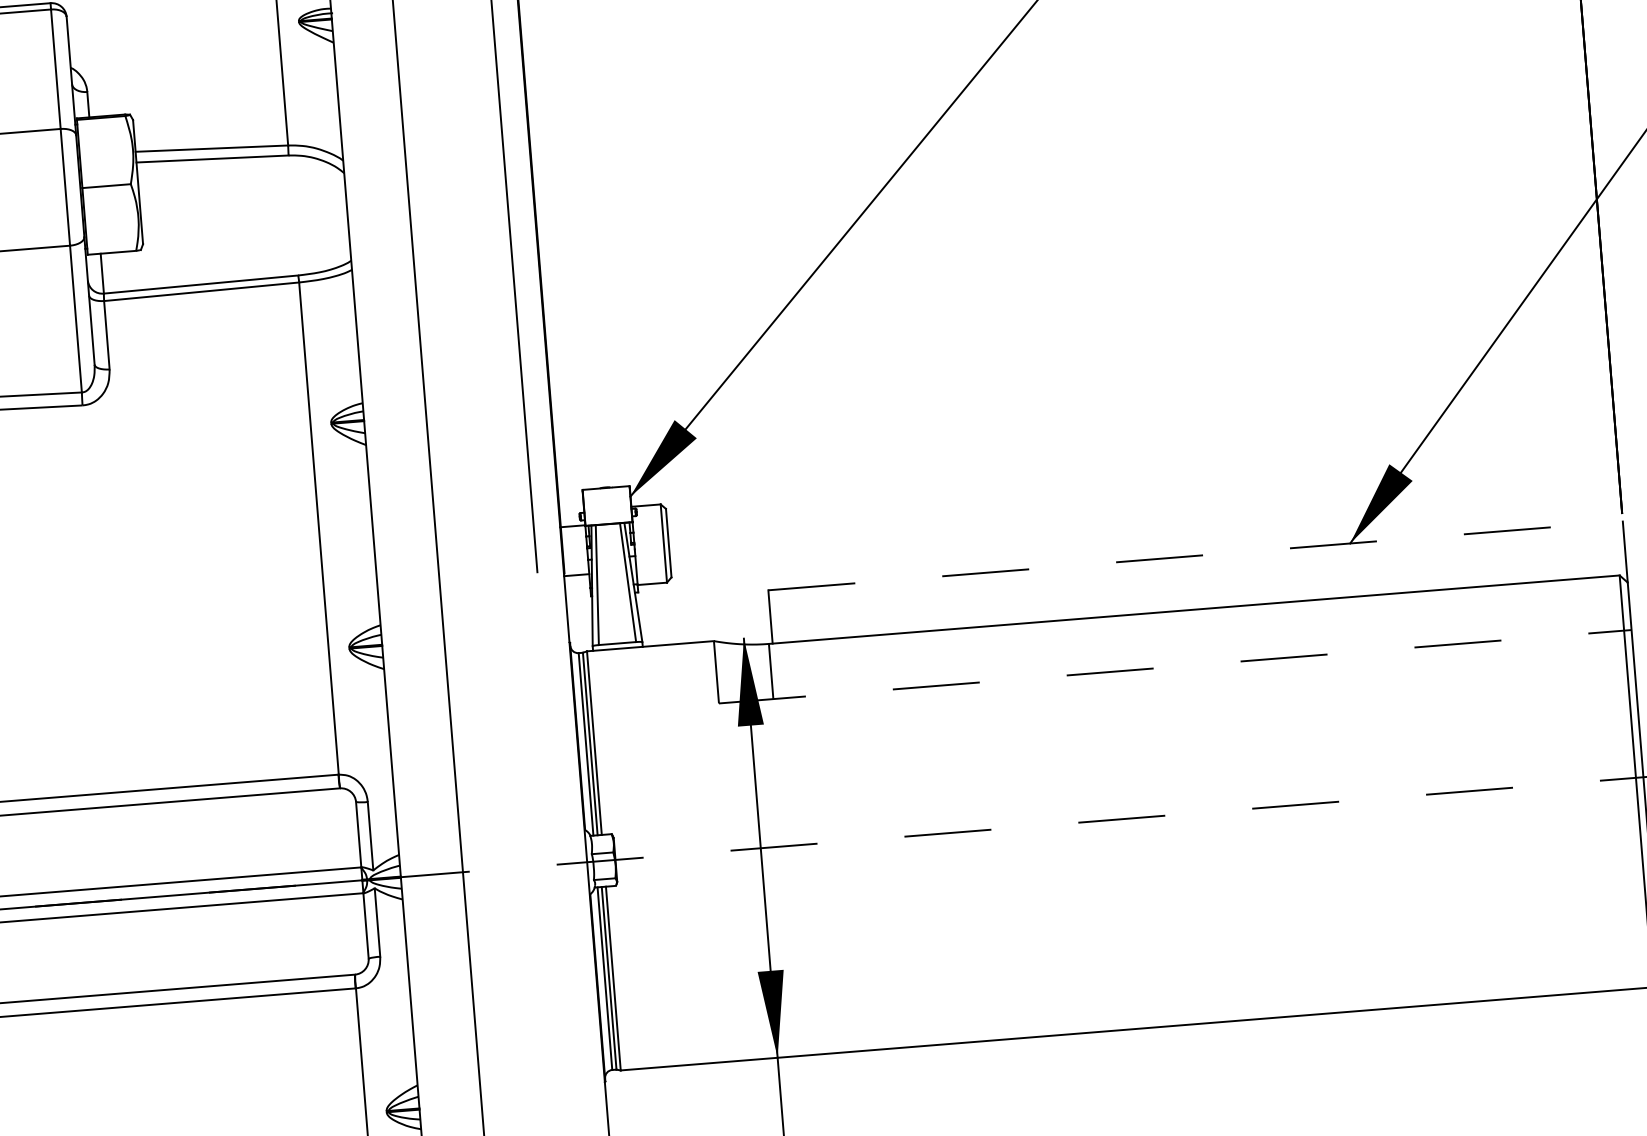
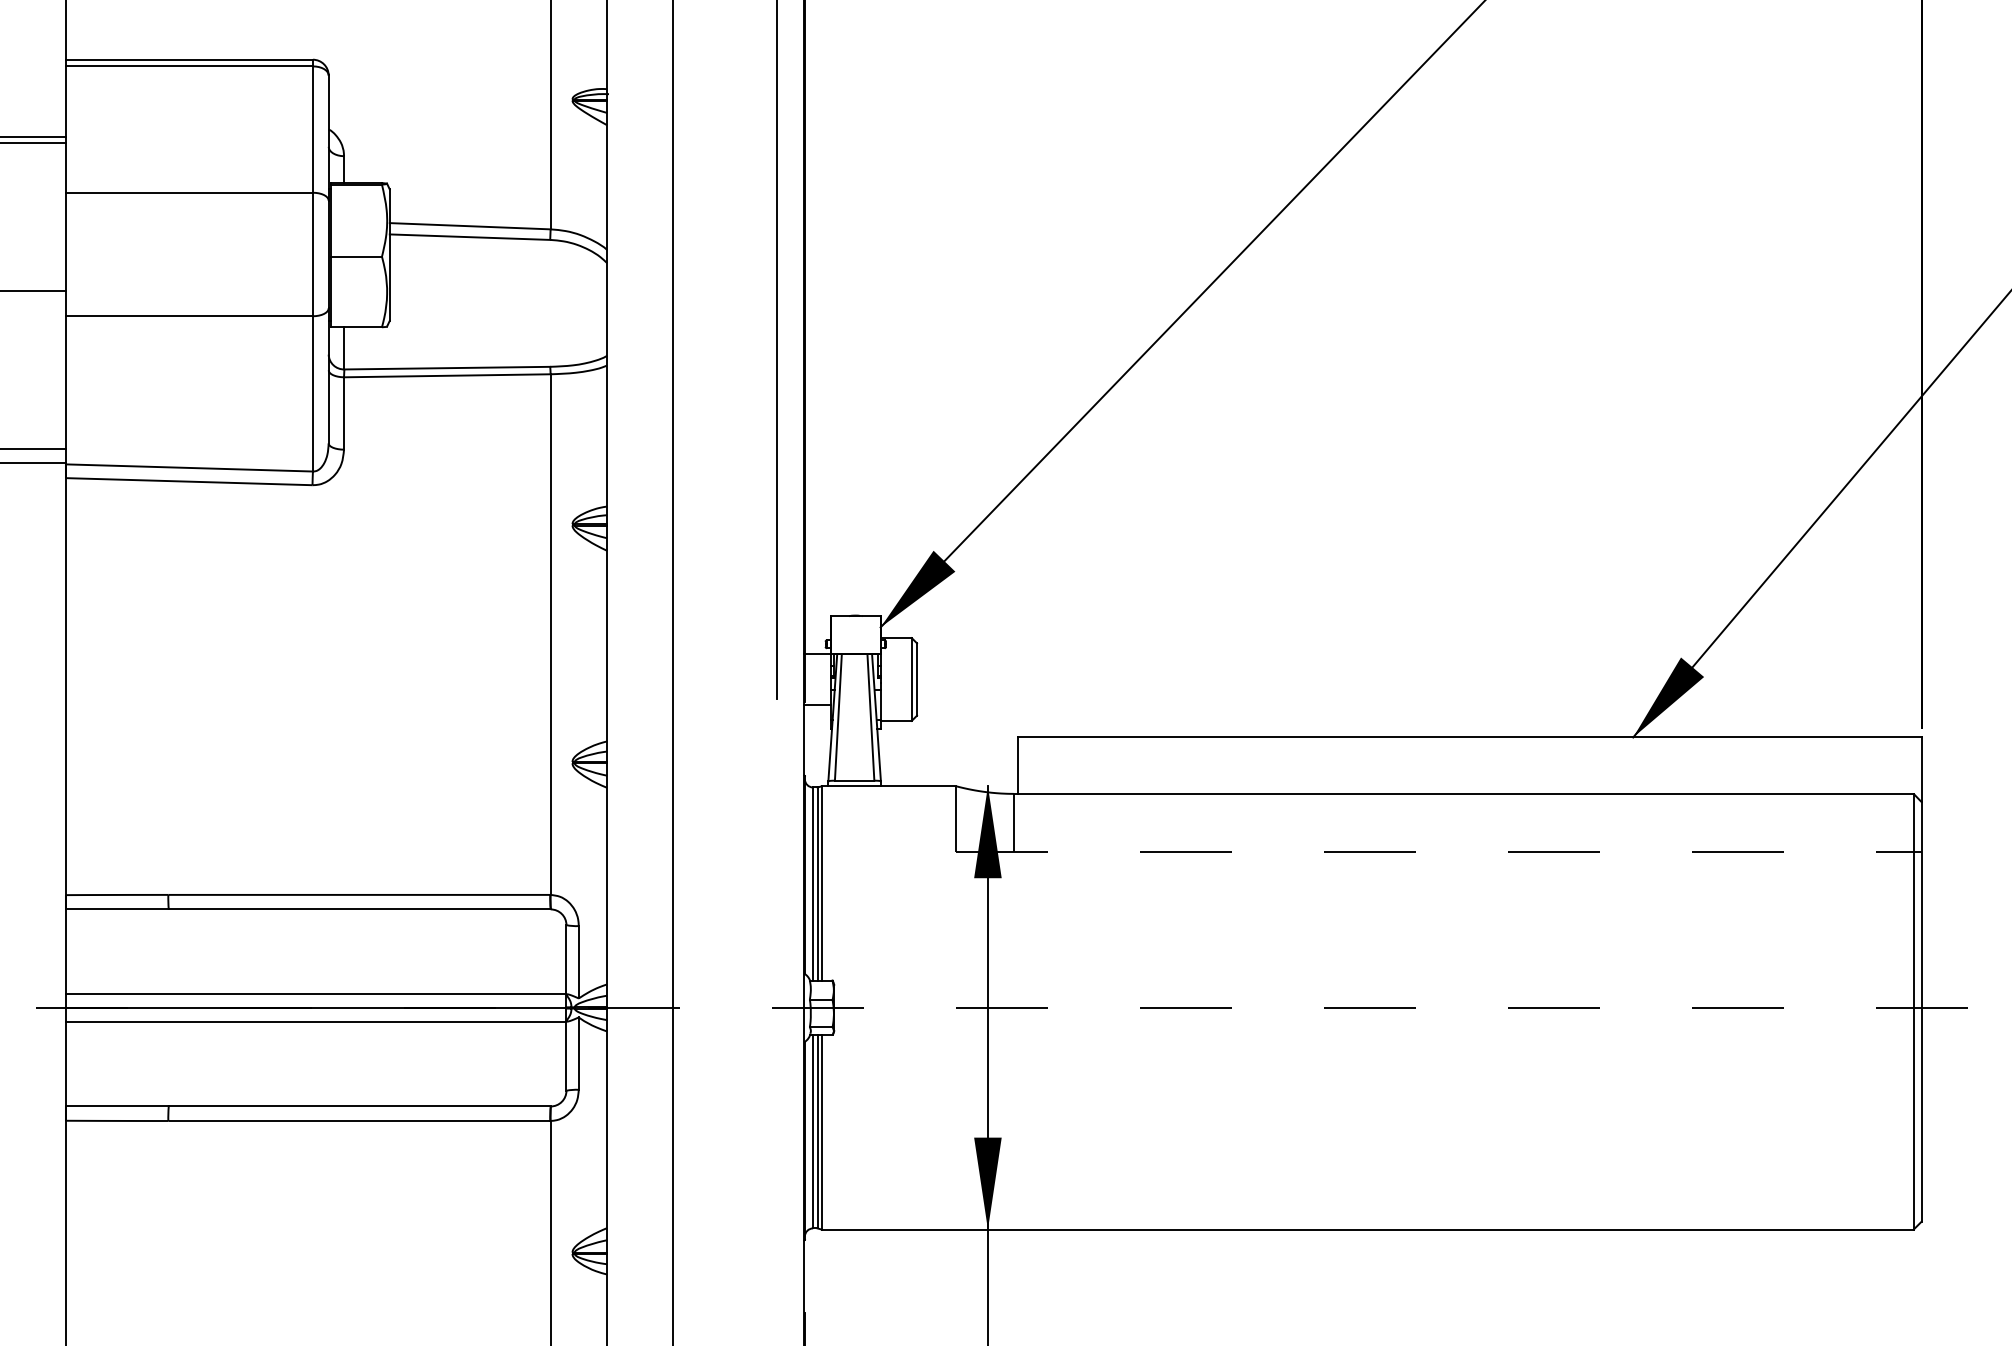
line: (1195, 555) -> (1469, 737), dashed -> solid

